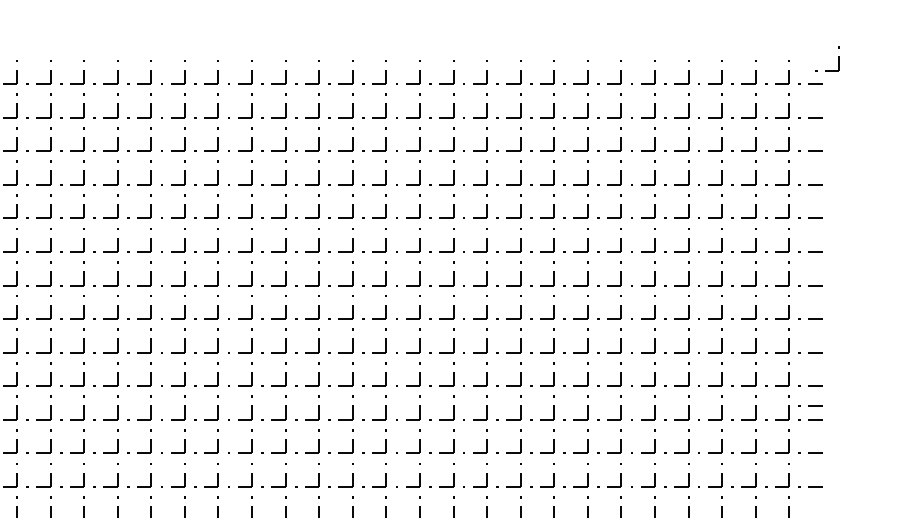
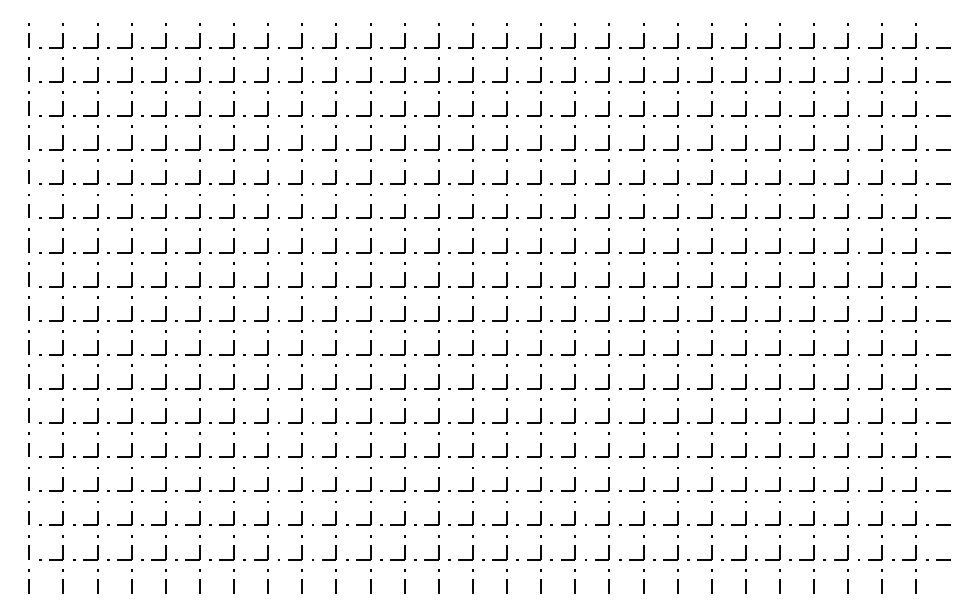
part: (838, 58) -> (966, 21), removed
line: (810, 405) -> (938, 374), removed

